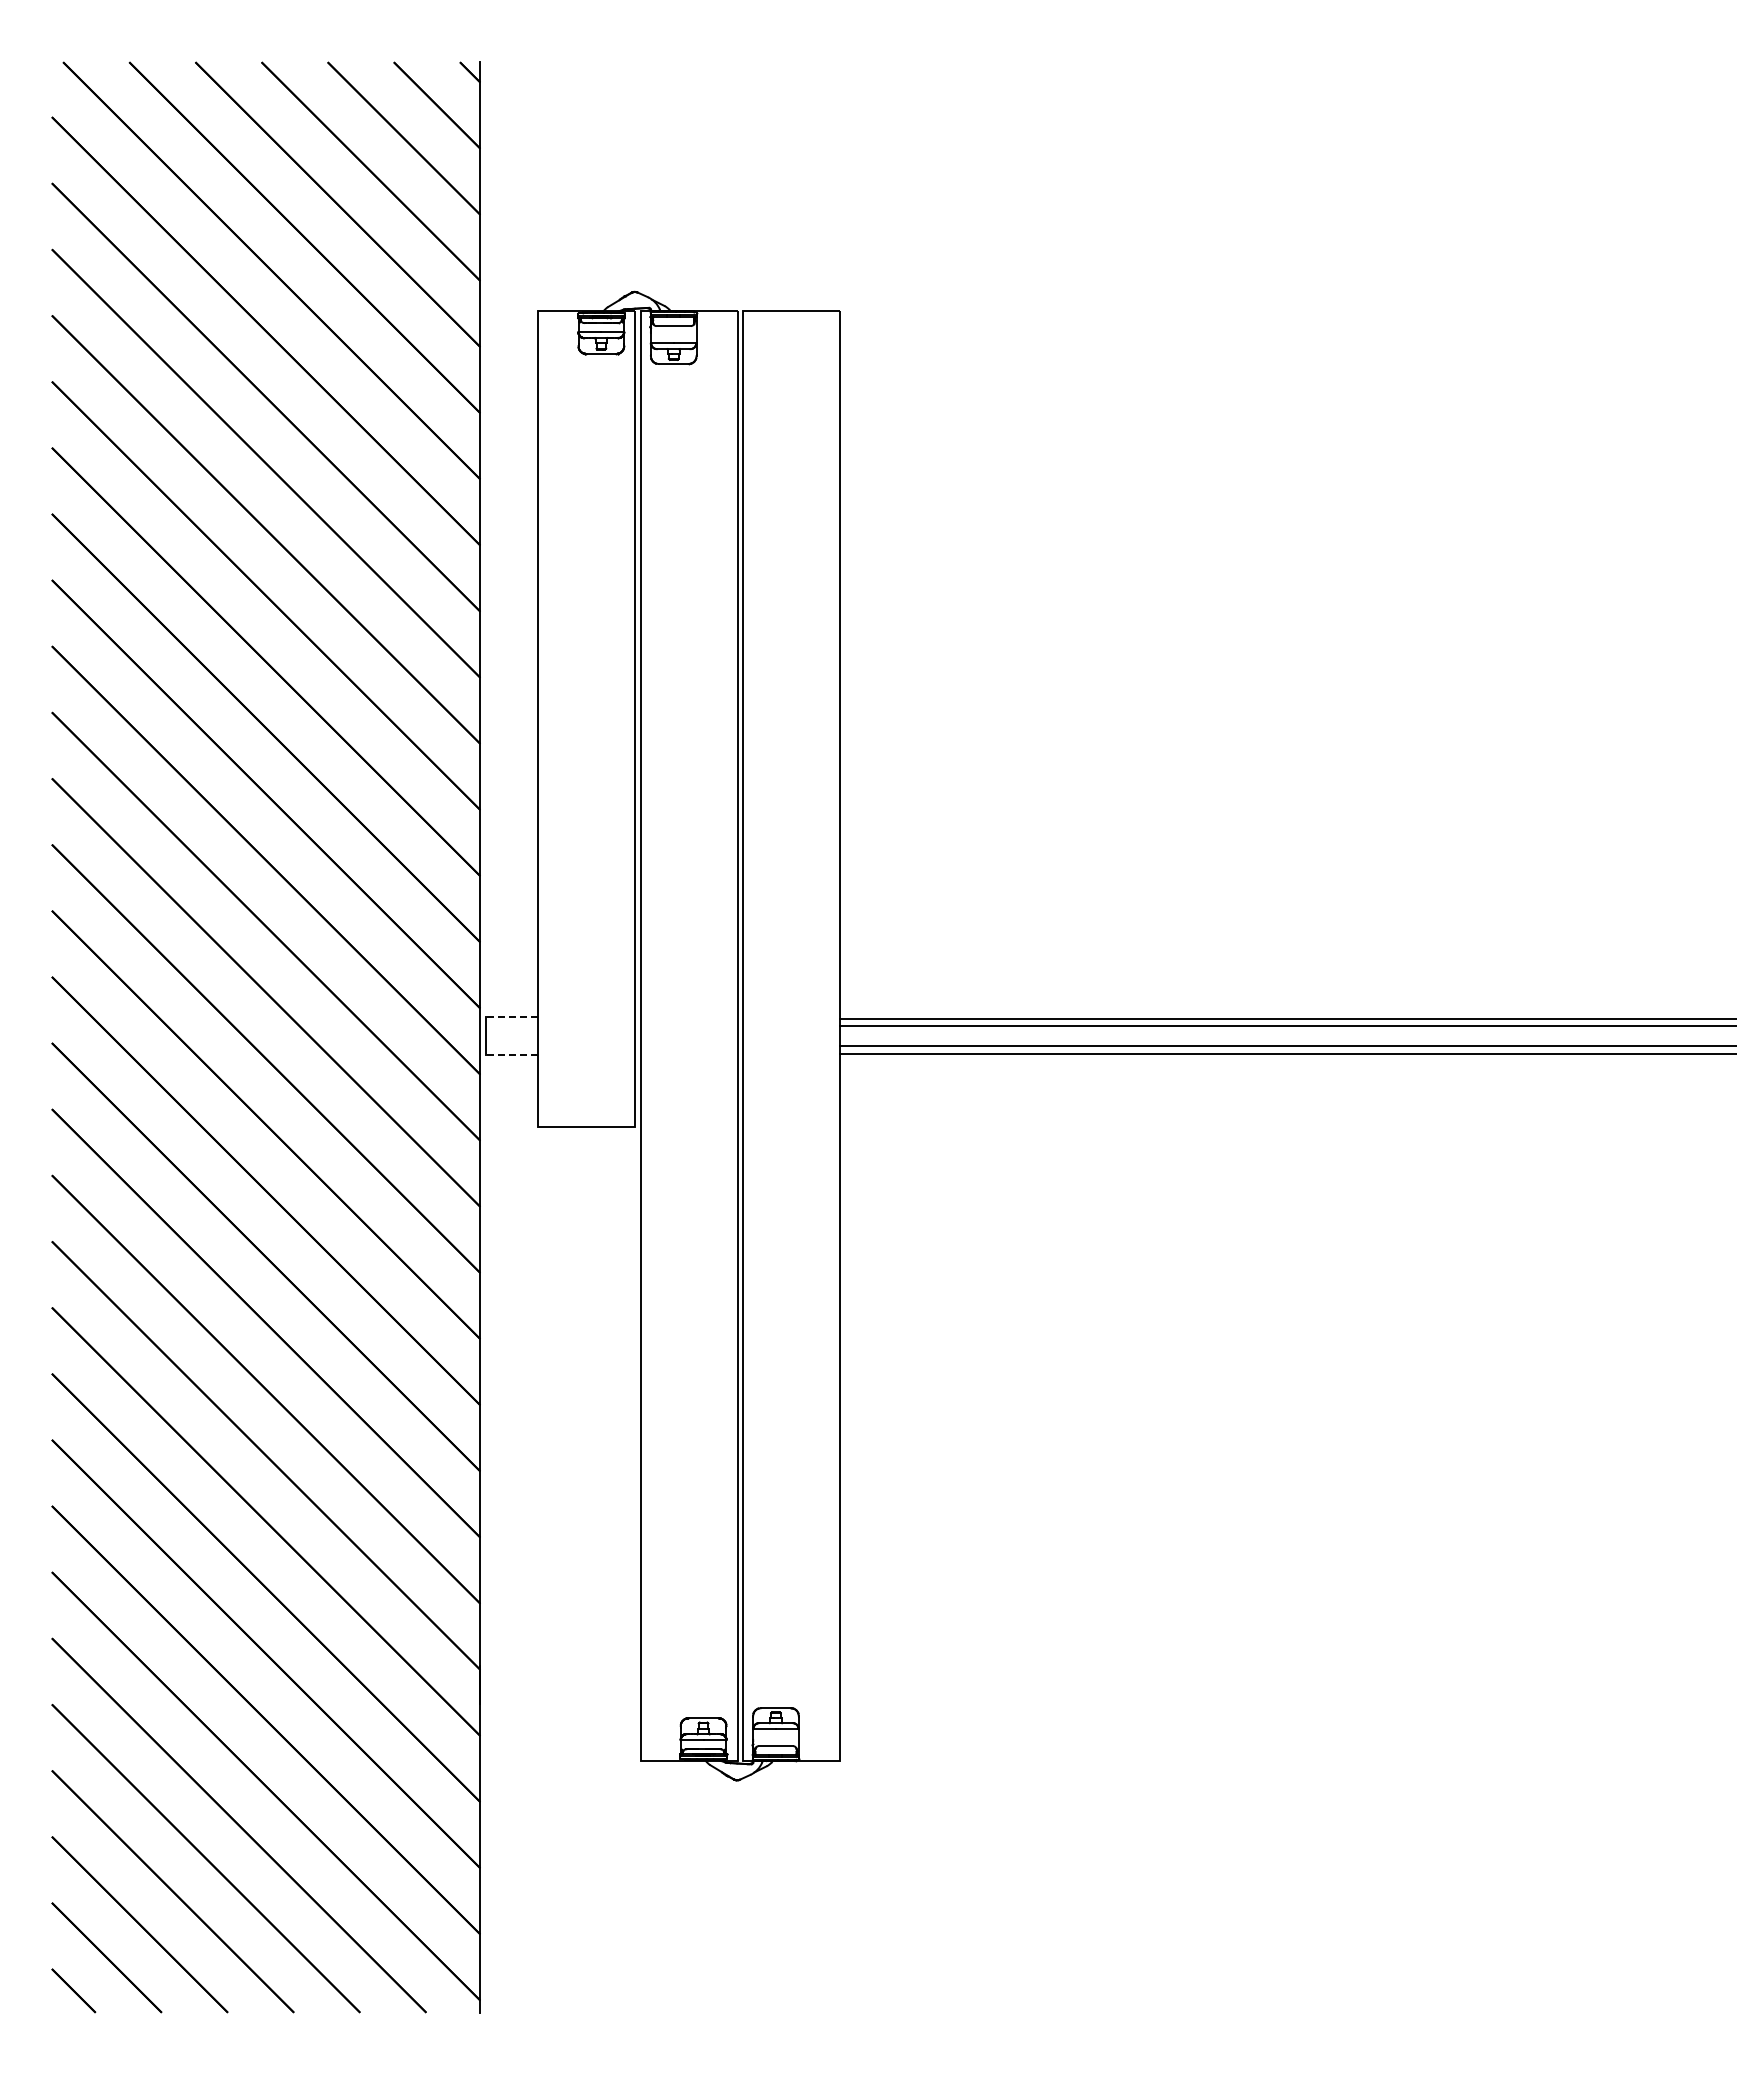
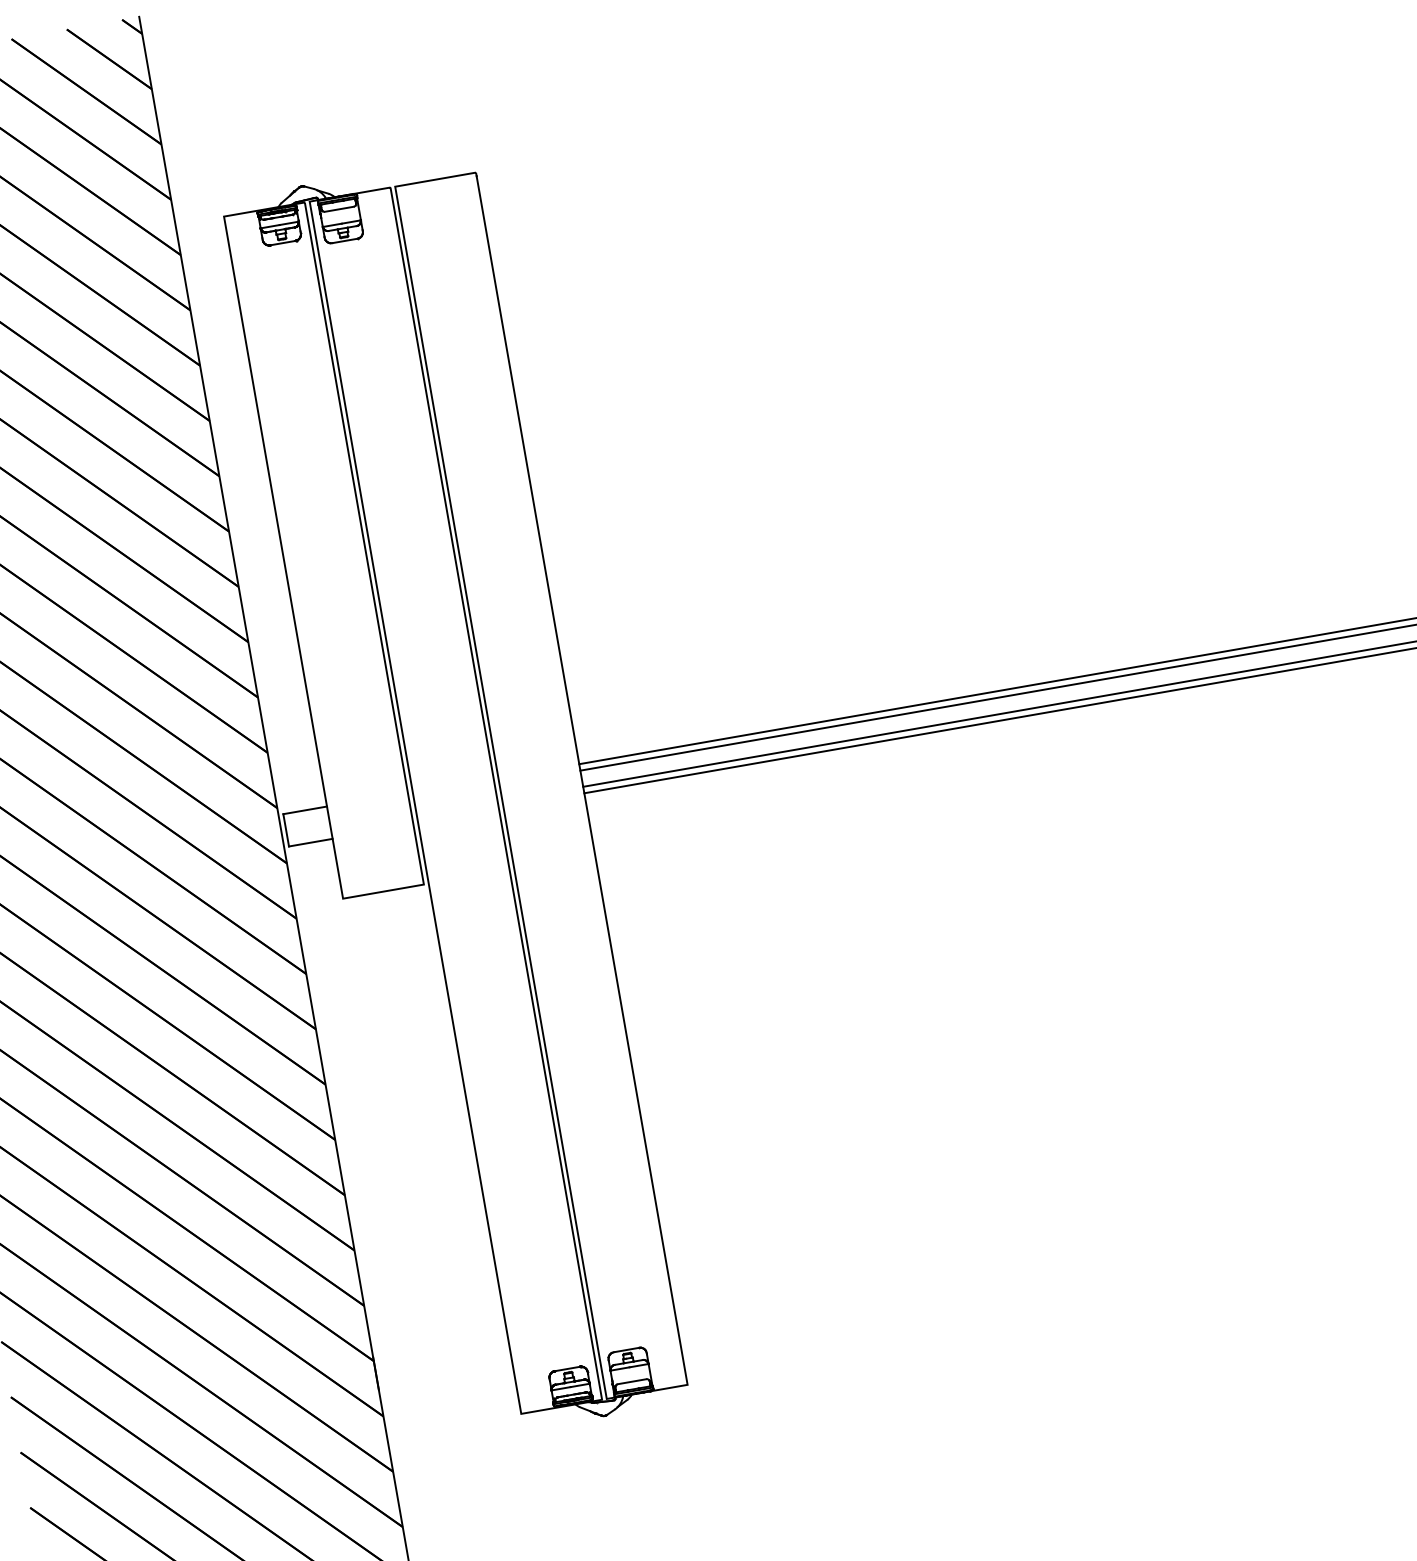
line: (511, 1016) -> (304, 810), dashed -> solid
line: (511, 1055) -> (310, 842), dashed -> solid

